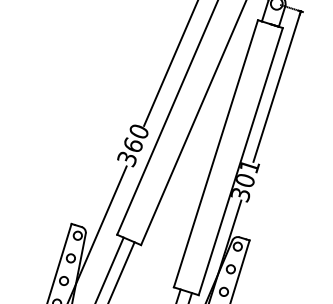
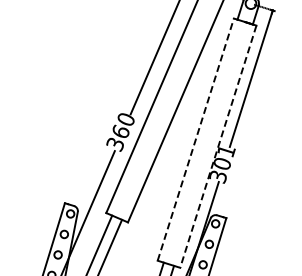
line: (215, 153) -> (195, 139), solid -> dashed
line: (240, 161) -> (218, 146), solid -> dashed

